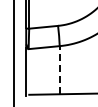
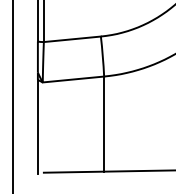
line: (59, 69) -> (103, 122), dashed -> solid

